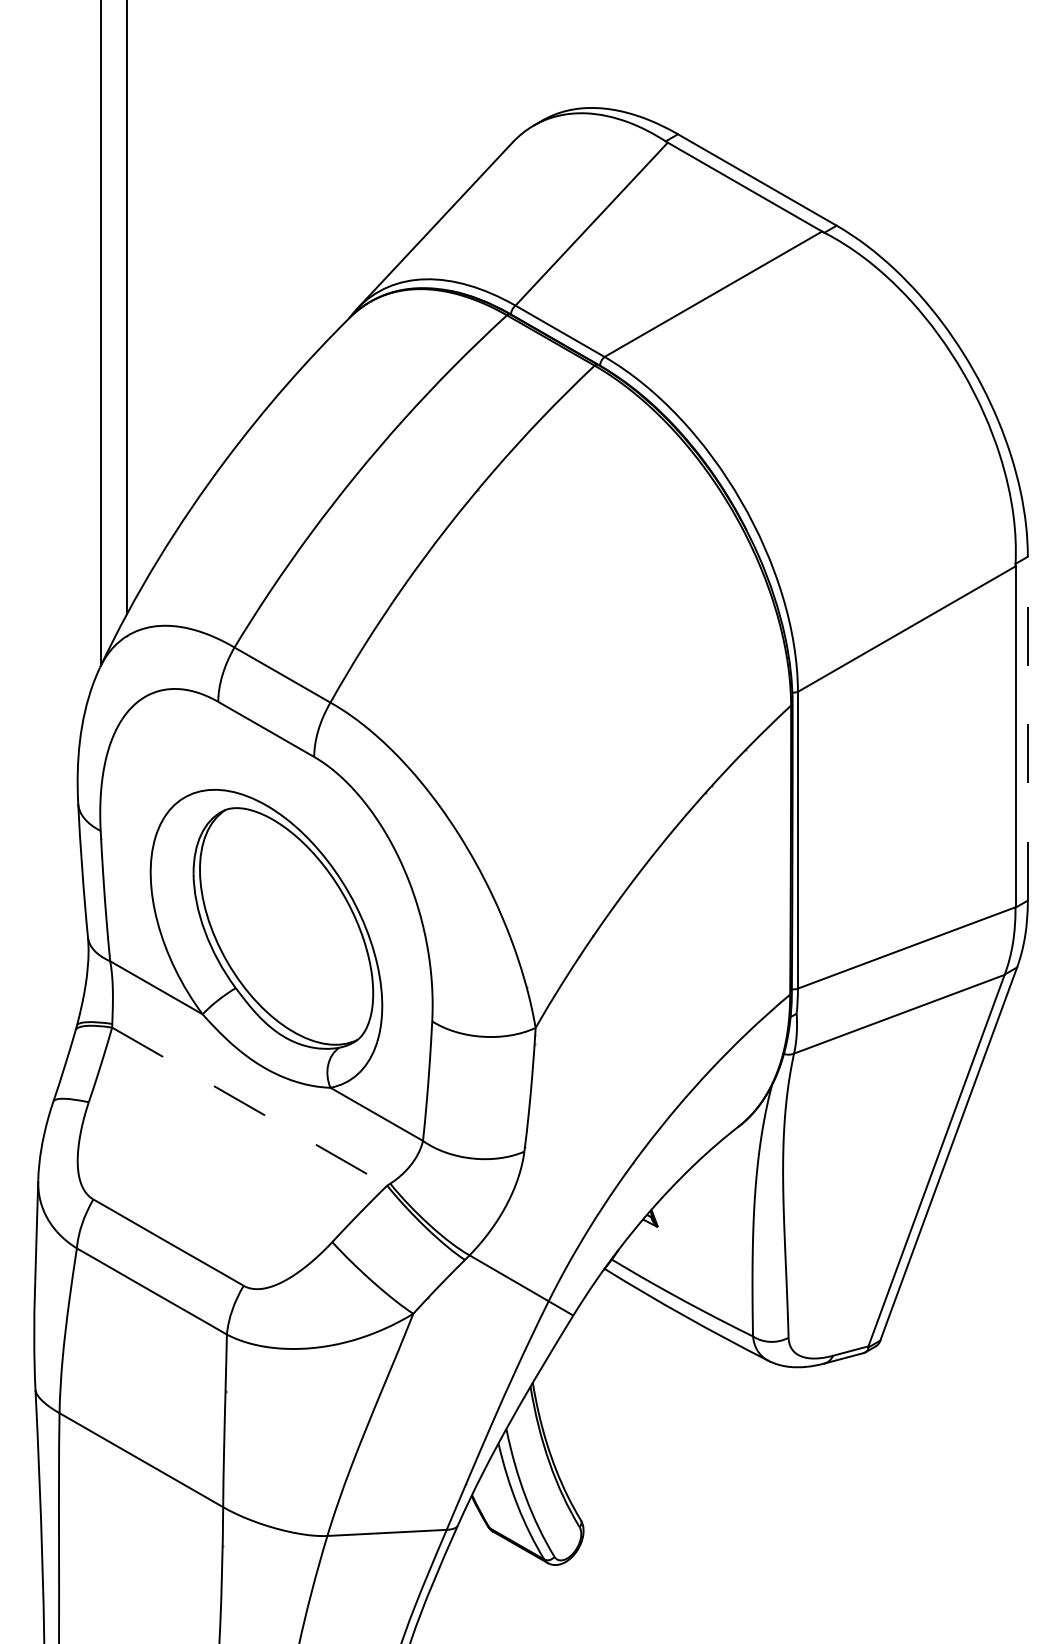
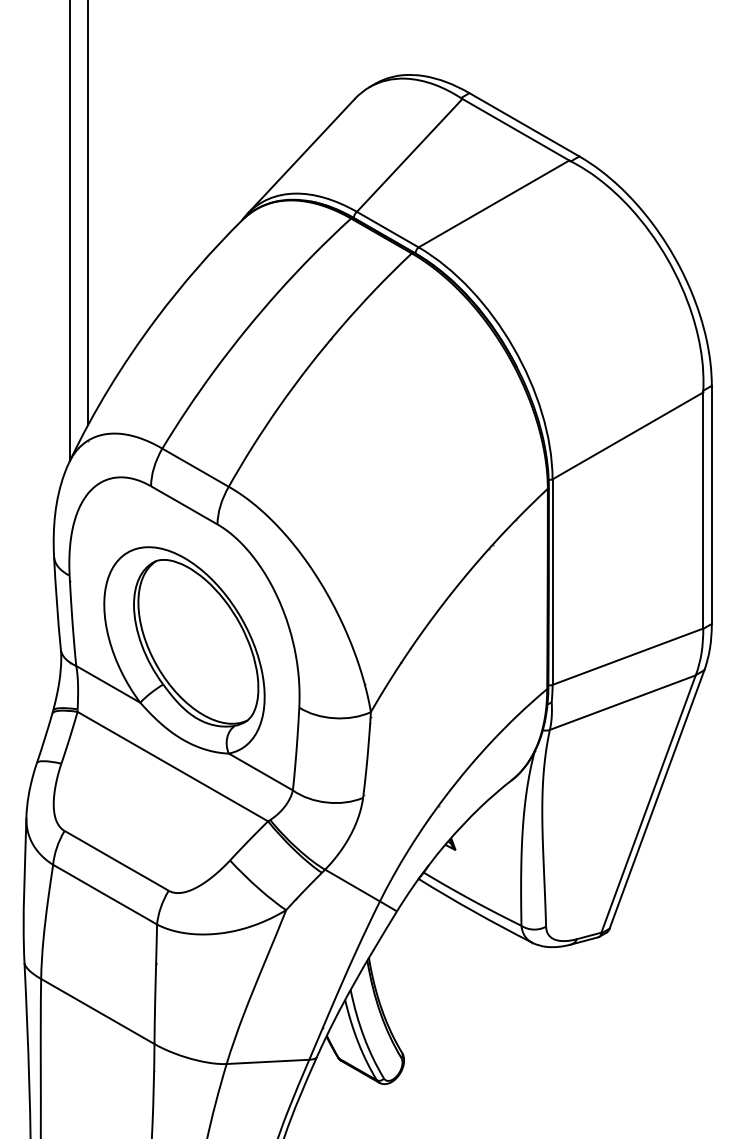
line: (1027, 728) -> (711, 504), dashed -> solid
line: (249, 1106) -> (172, 766), dashed -> solid

